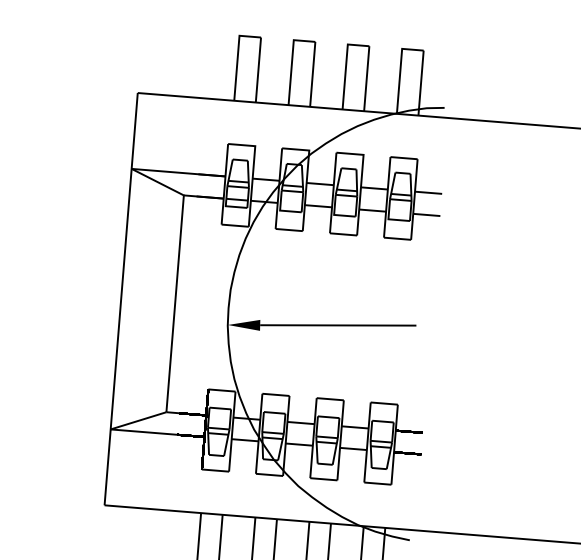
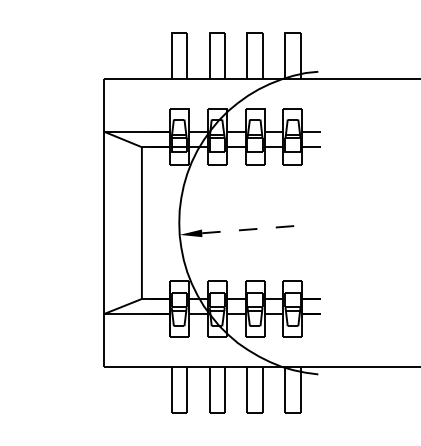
line: (339, 324) -> (257, 228), solid -> dashed

